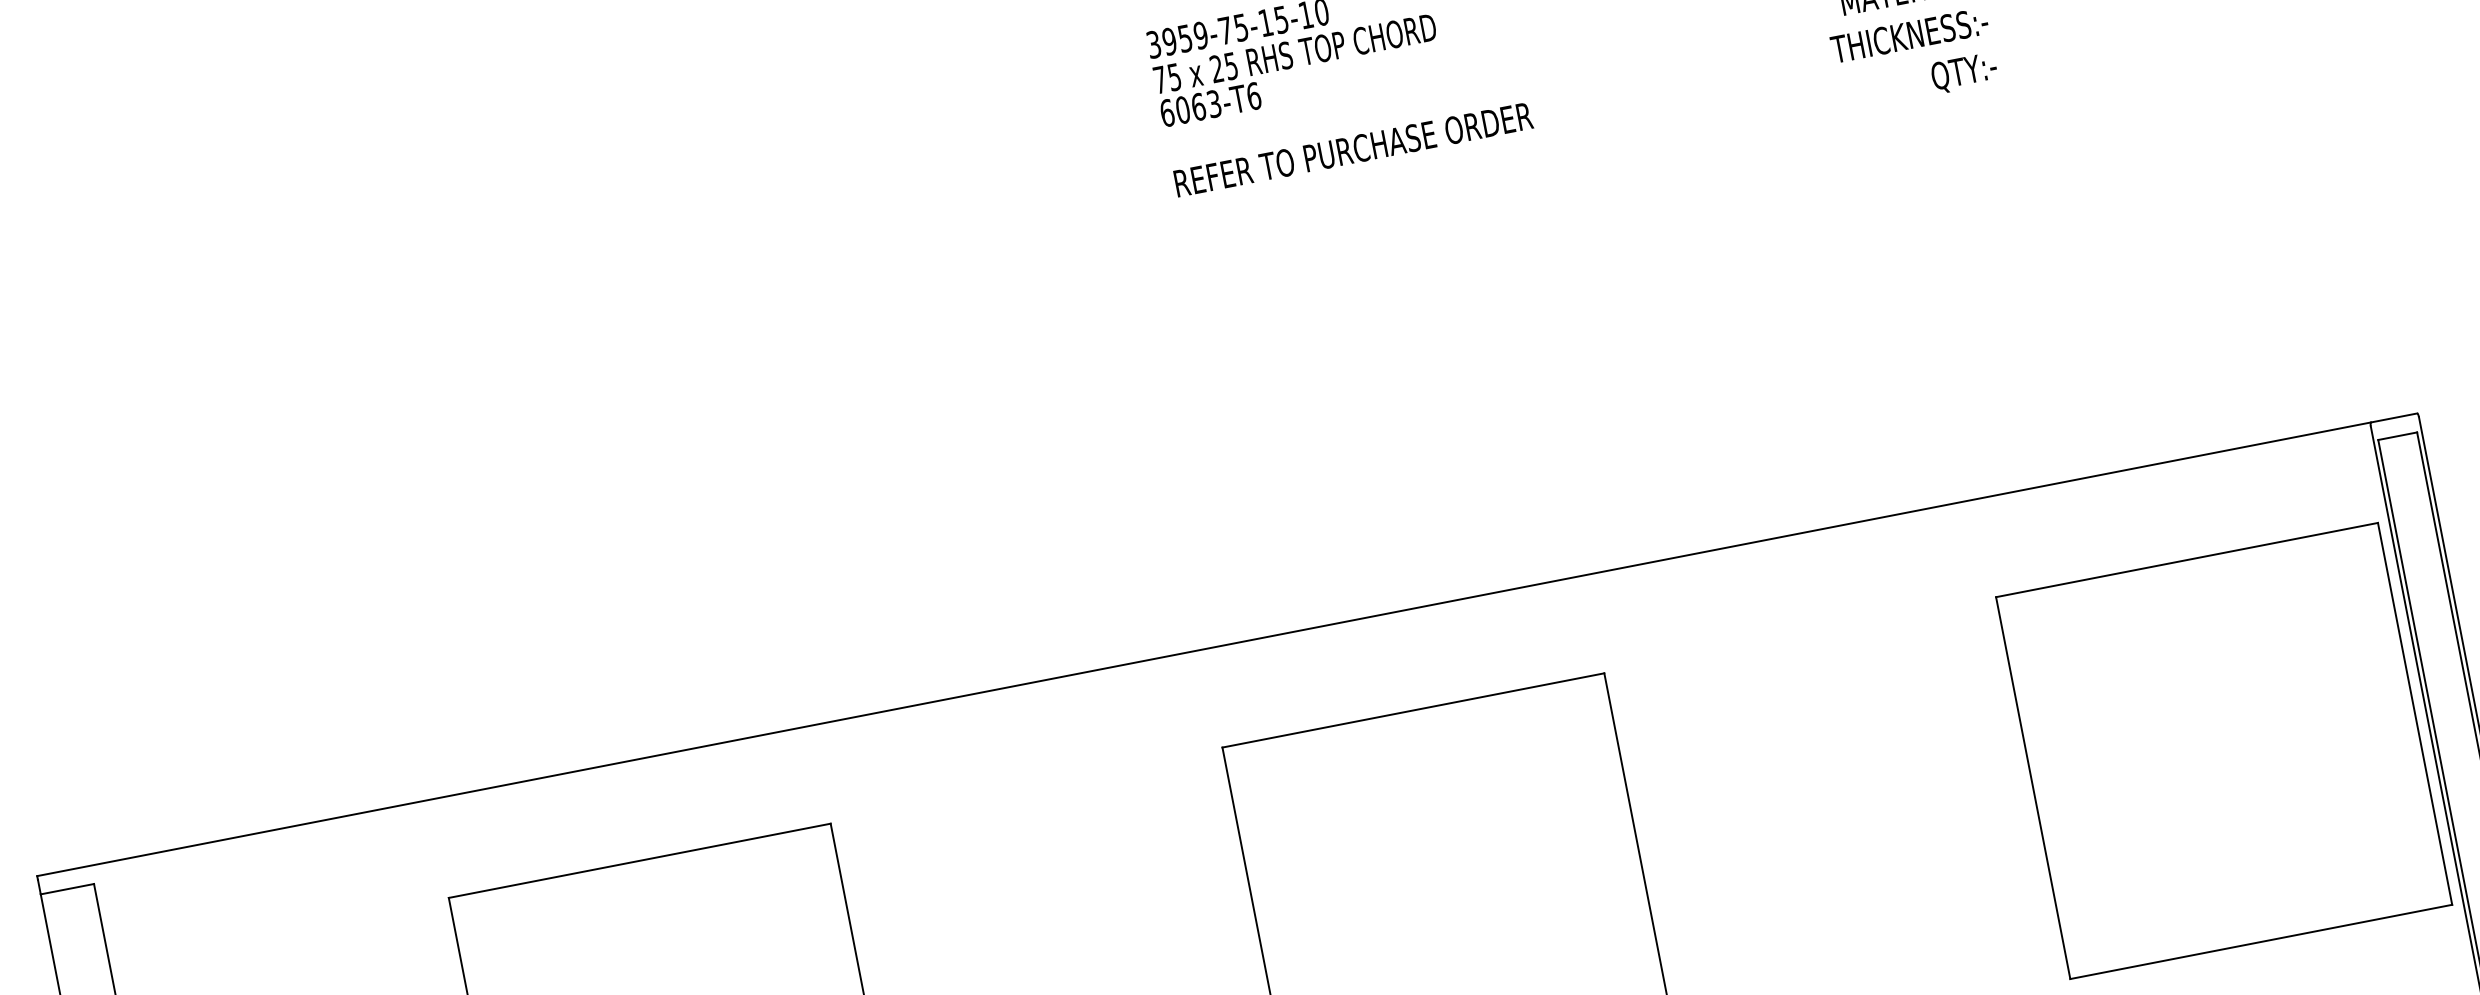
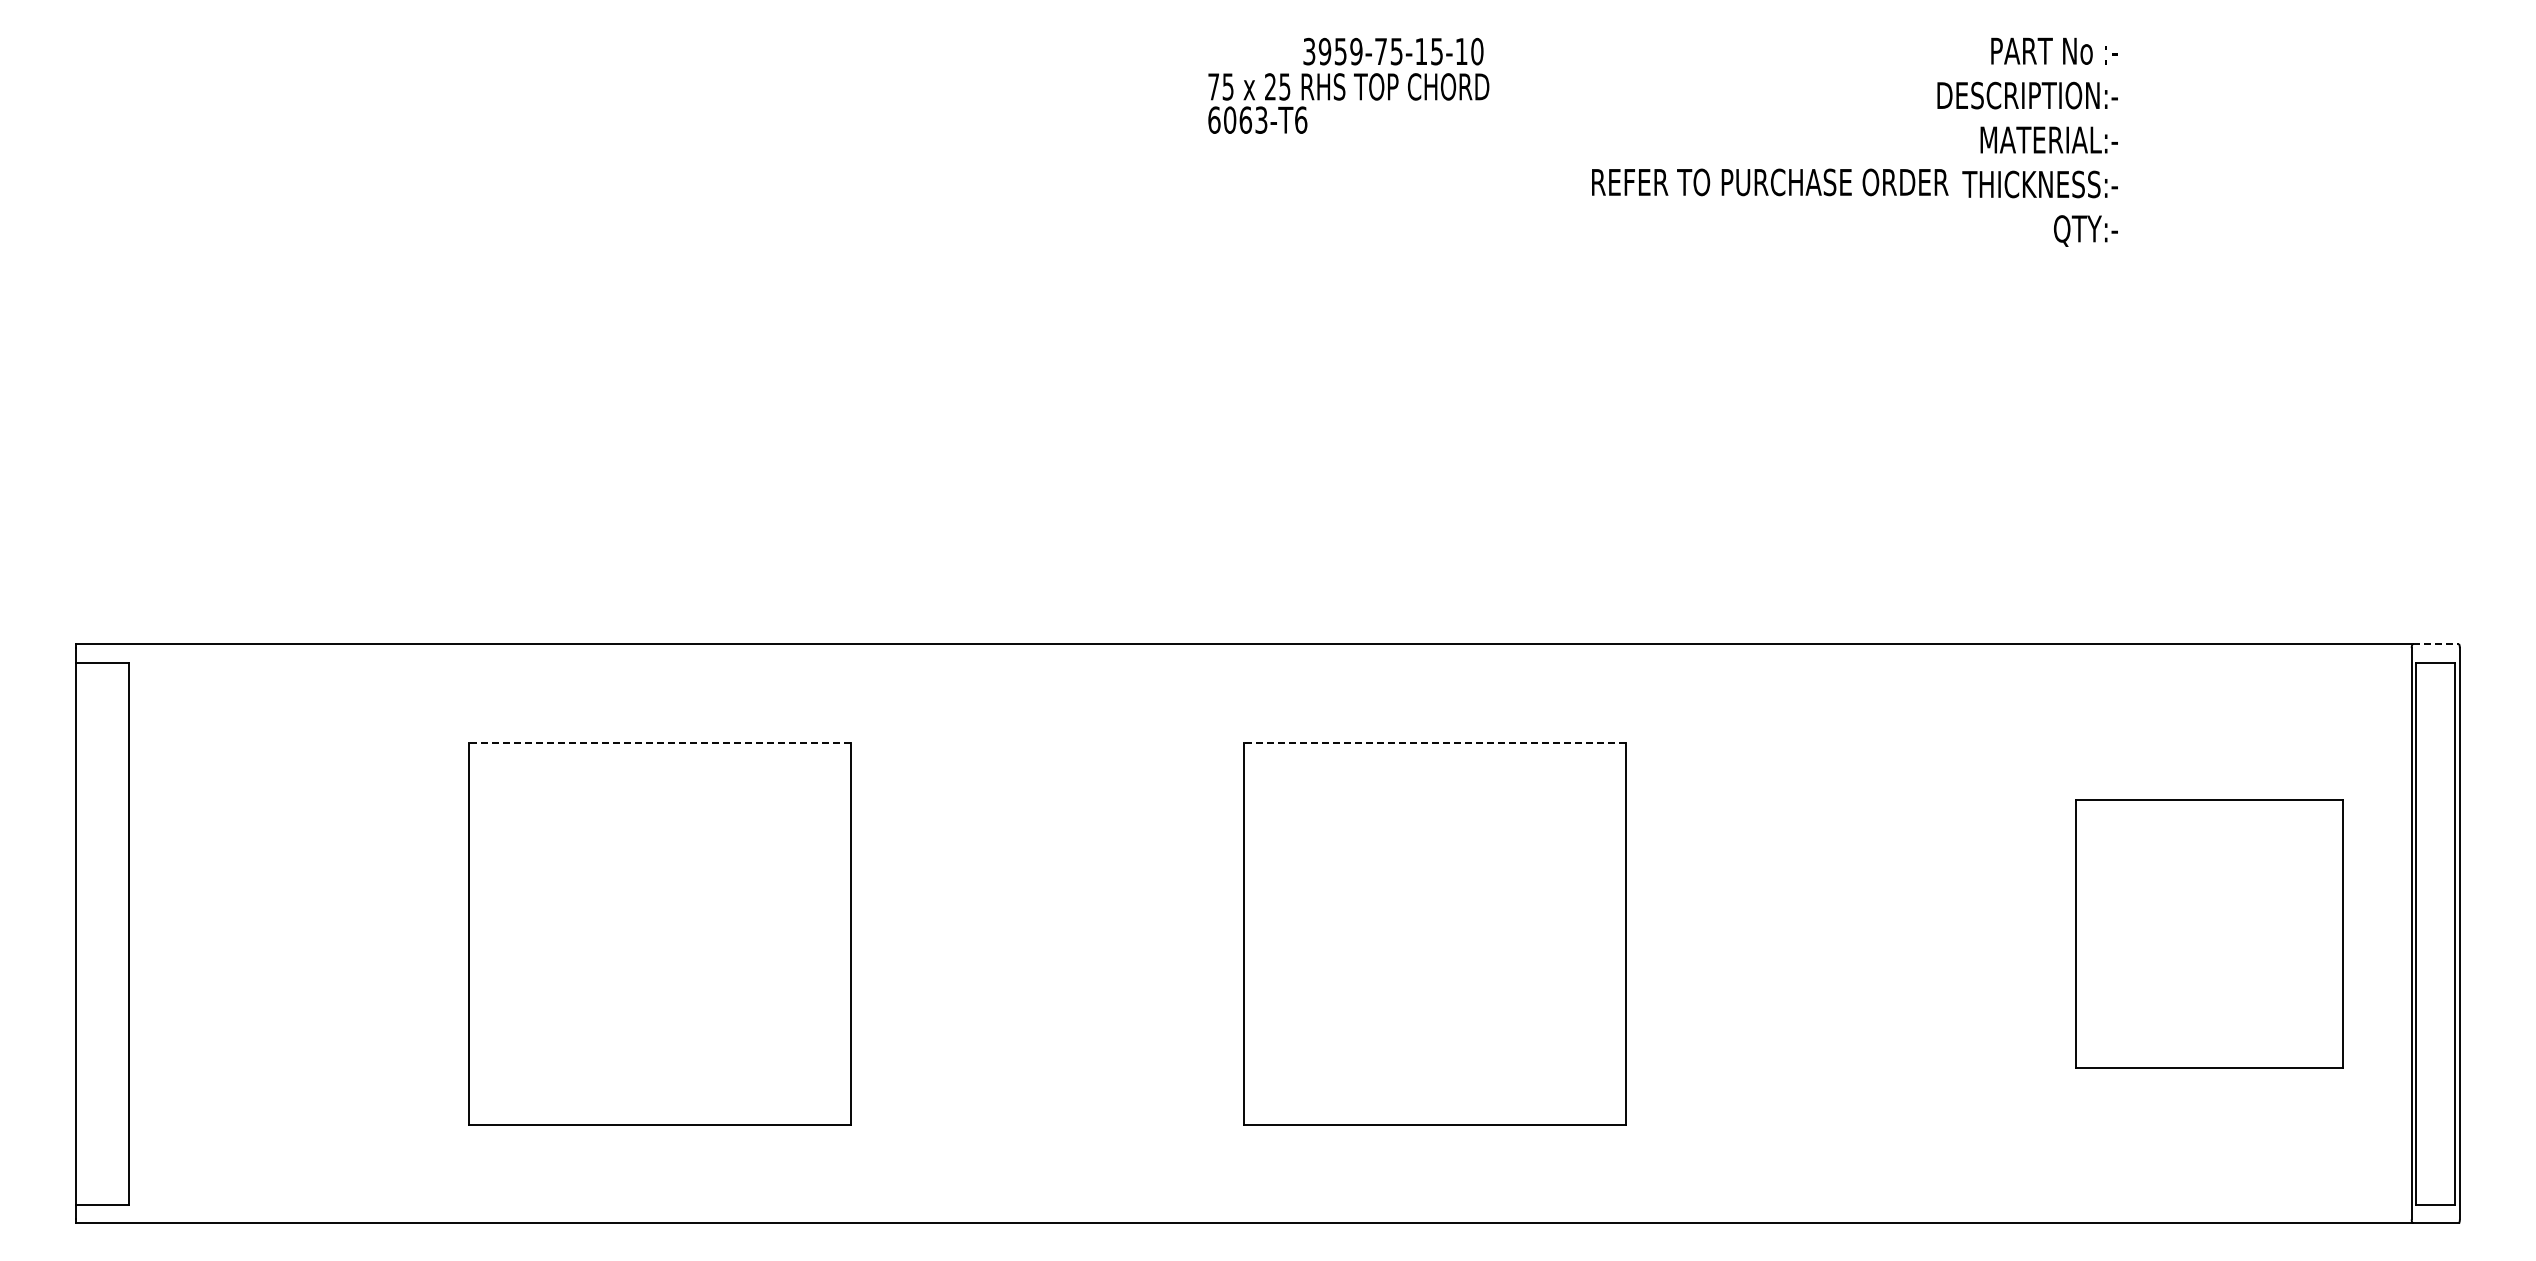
text: (1298, 70) -> (1348, 103), moved
text: (1353, 149) -> (1770, 182), moved
line: (2394, 417) -> (2436, 644), solid -> dashed
line: (1413, 710) -> (1434, 742), solid -> dashed
part: (2224, 750) -> (2209, 933), size x0.7
line: (639, 860) -> (659, 742), solid -> dashed

